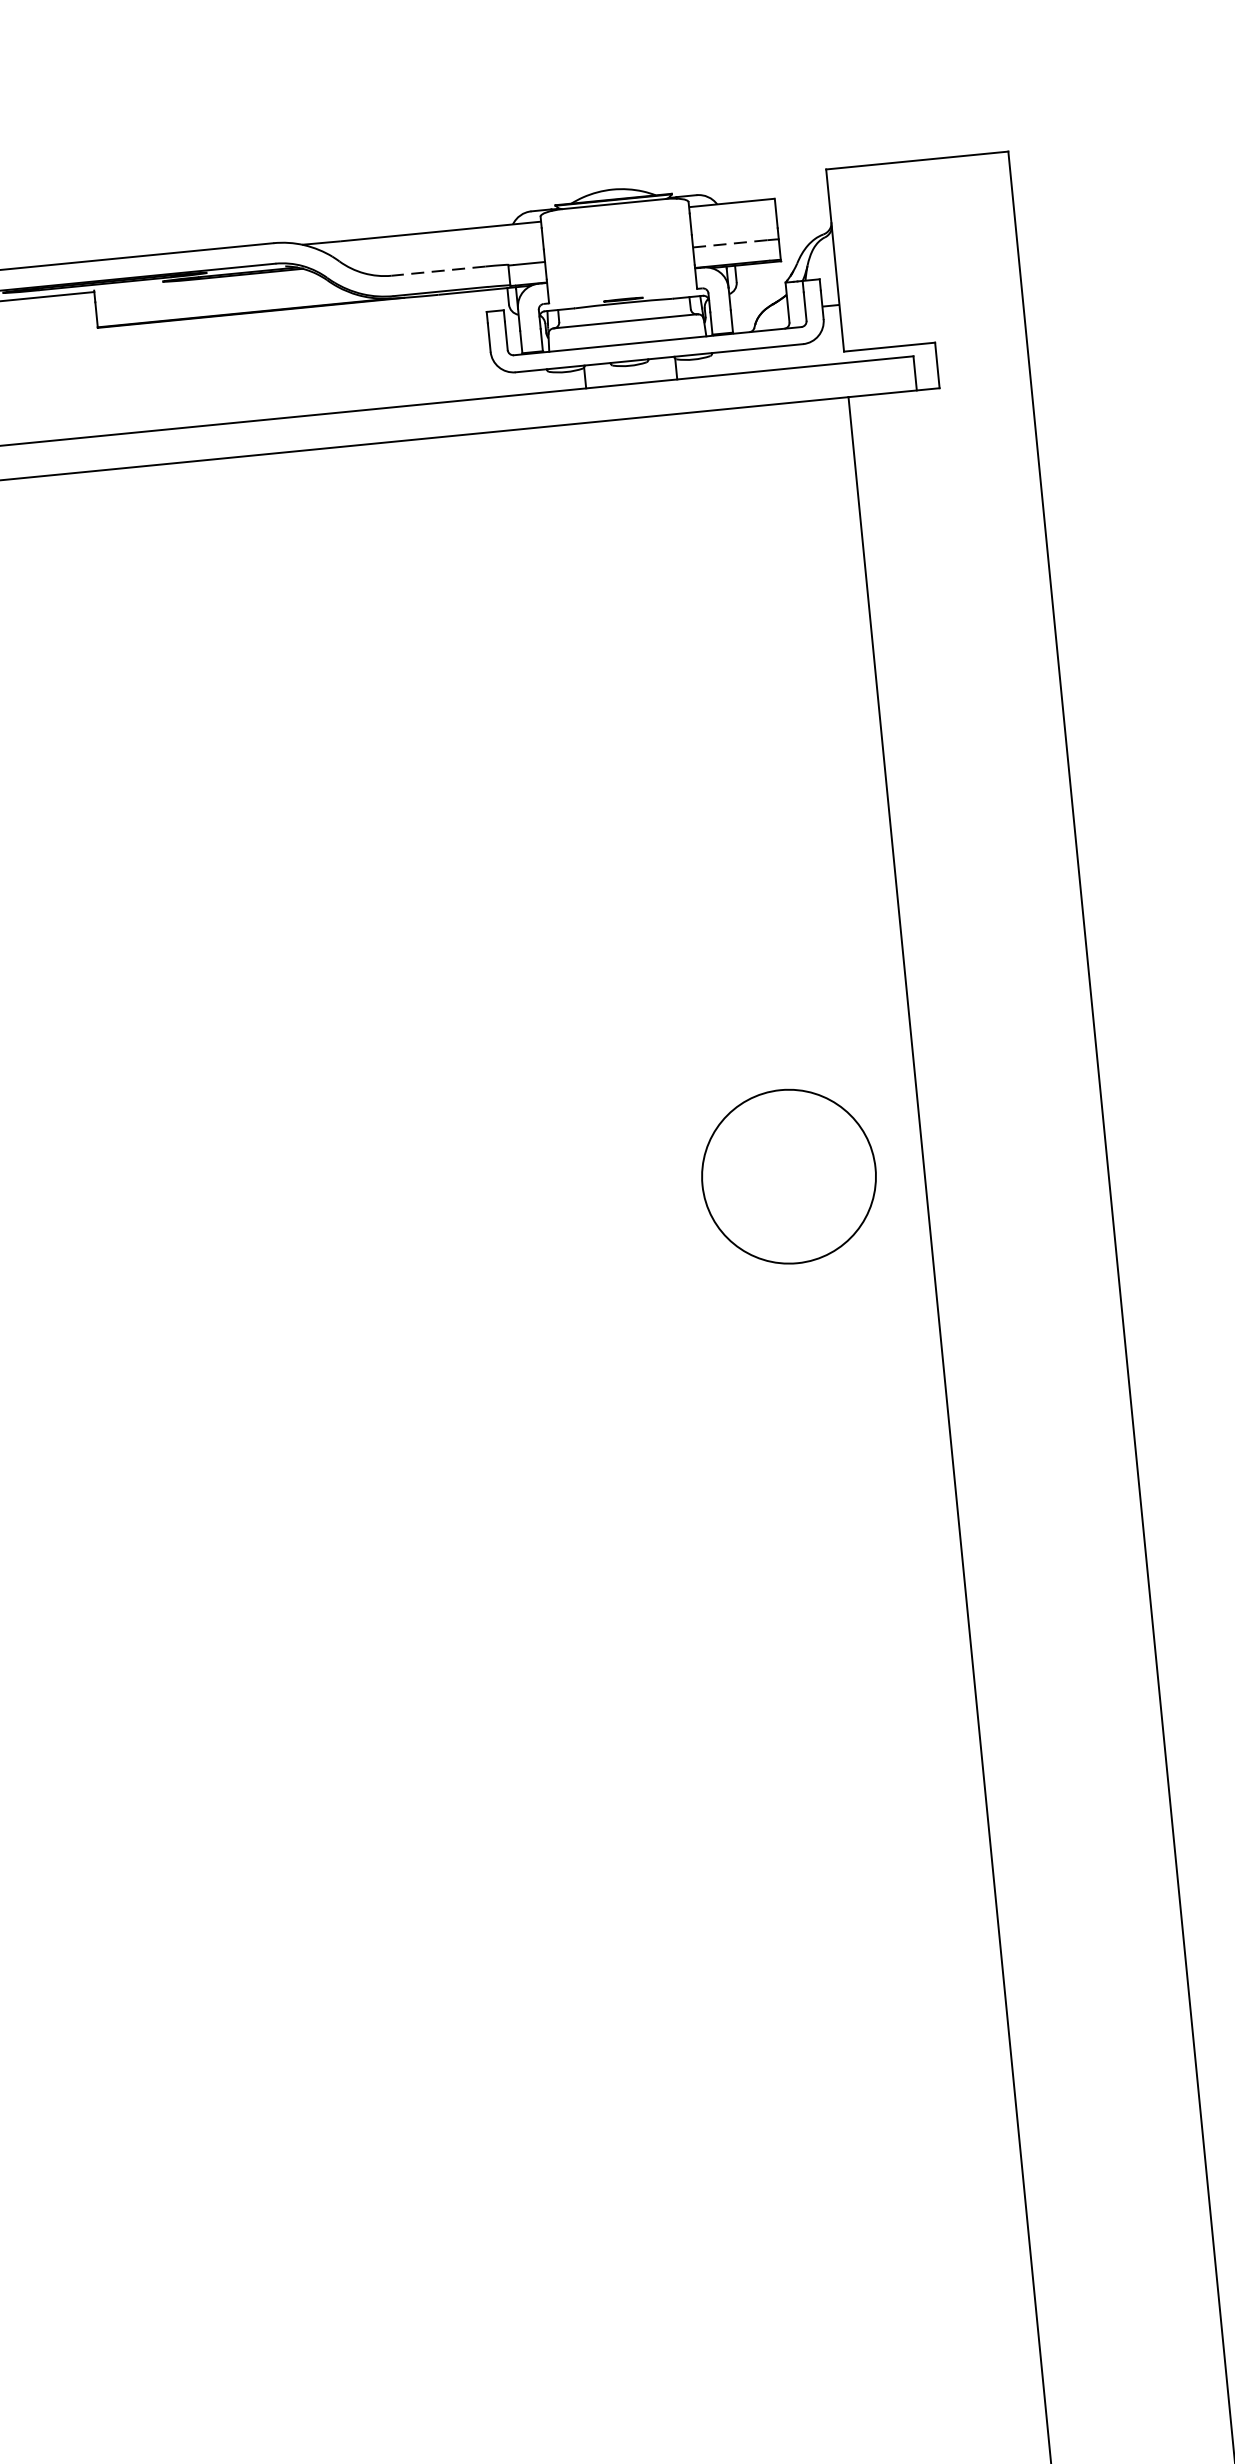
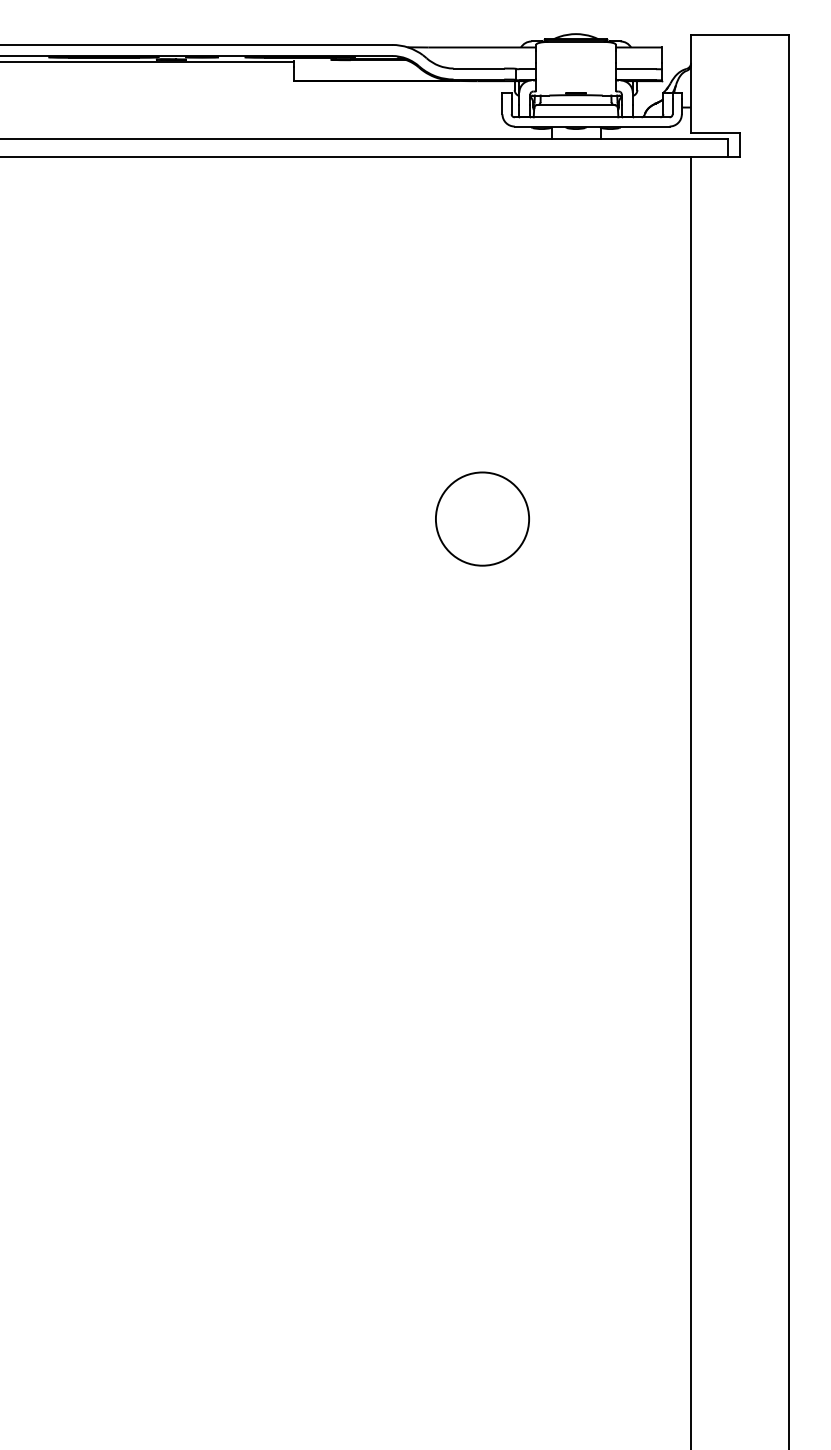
line: (731, 244) -> (636, 69), dashed -> solid
line: (437, 271) -> (478, 68), dashed -> solid
circle: (788, 1175) -> (482, 518), moved

